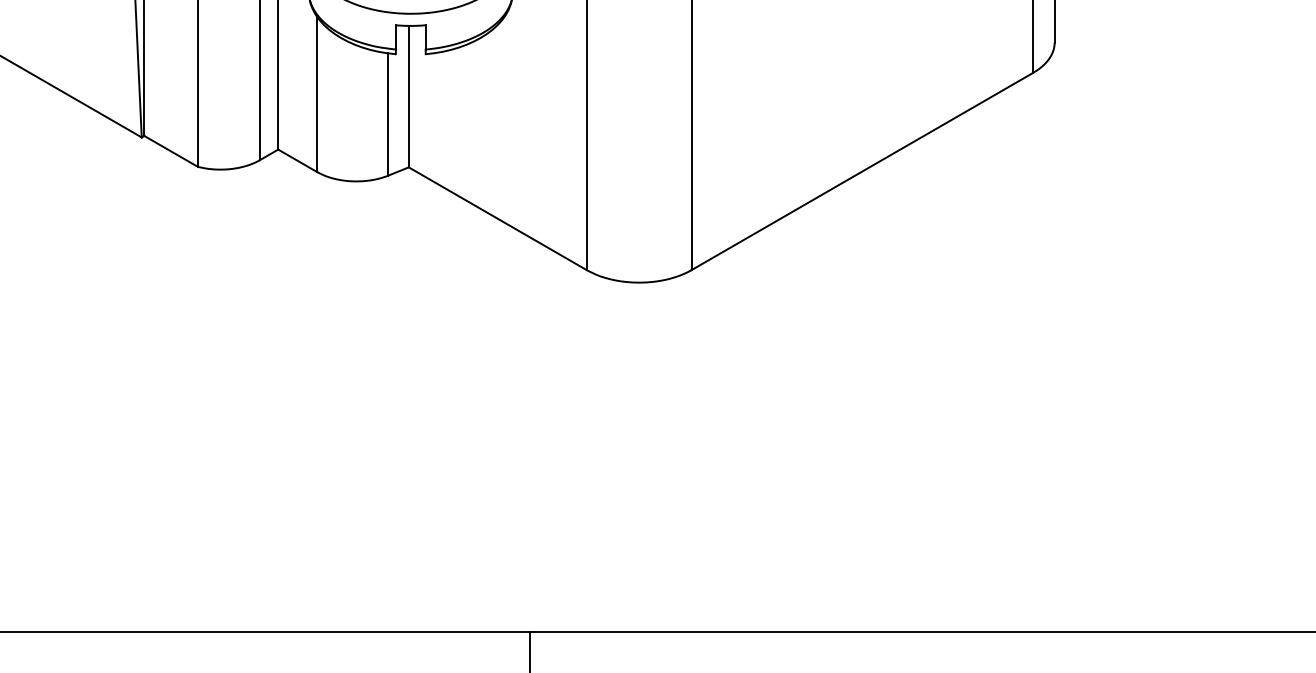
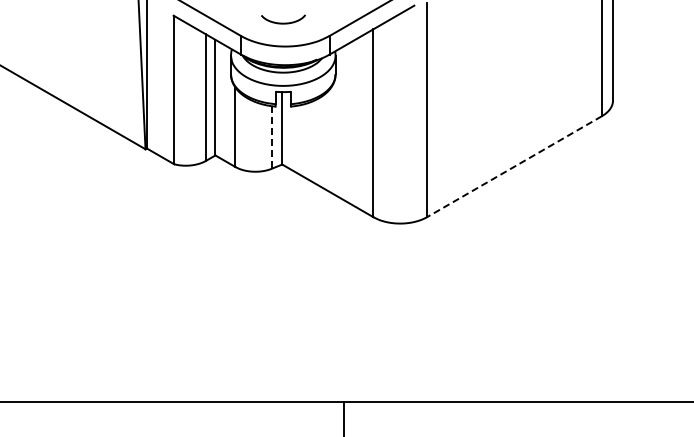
line: (387, 114) -> (271, 137), solid -> dashed
line: (862, 171) -> (514, 166), solid -> dashed

